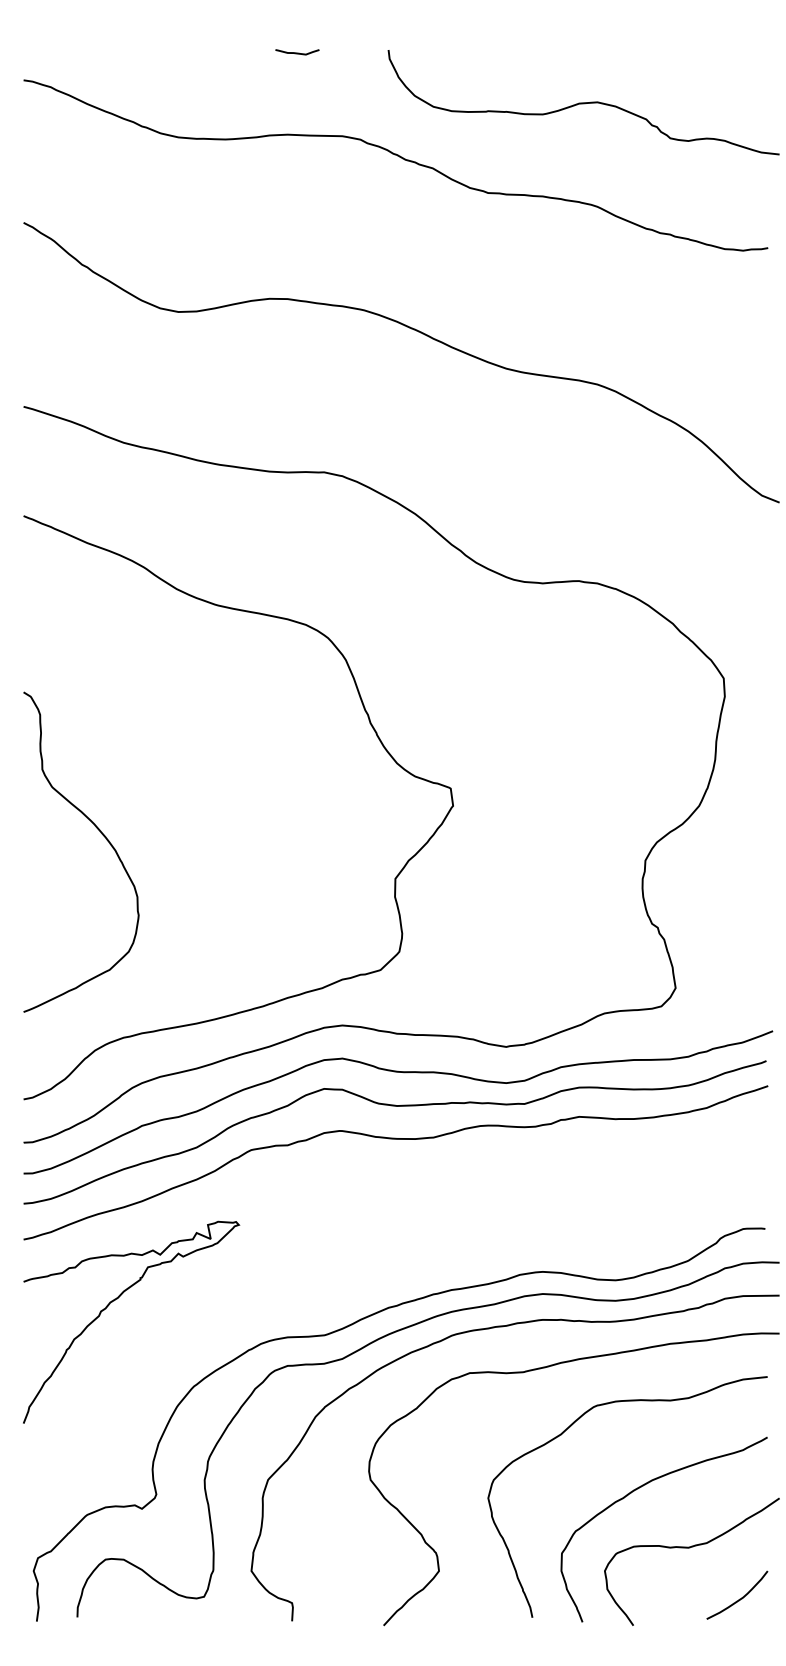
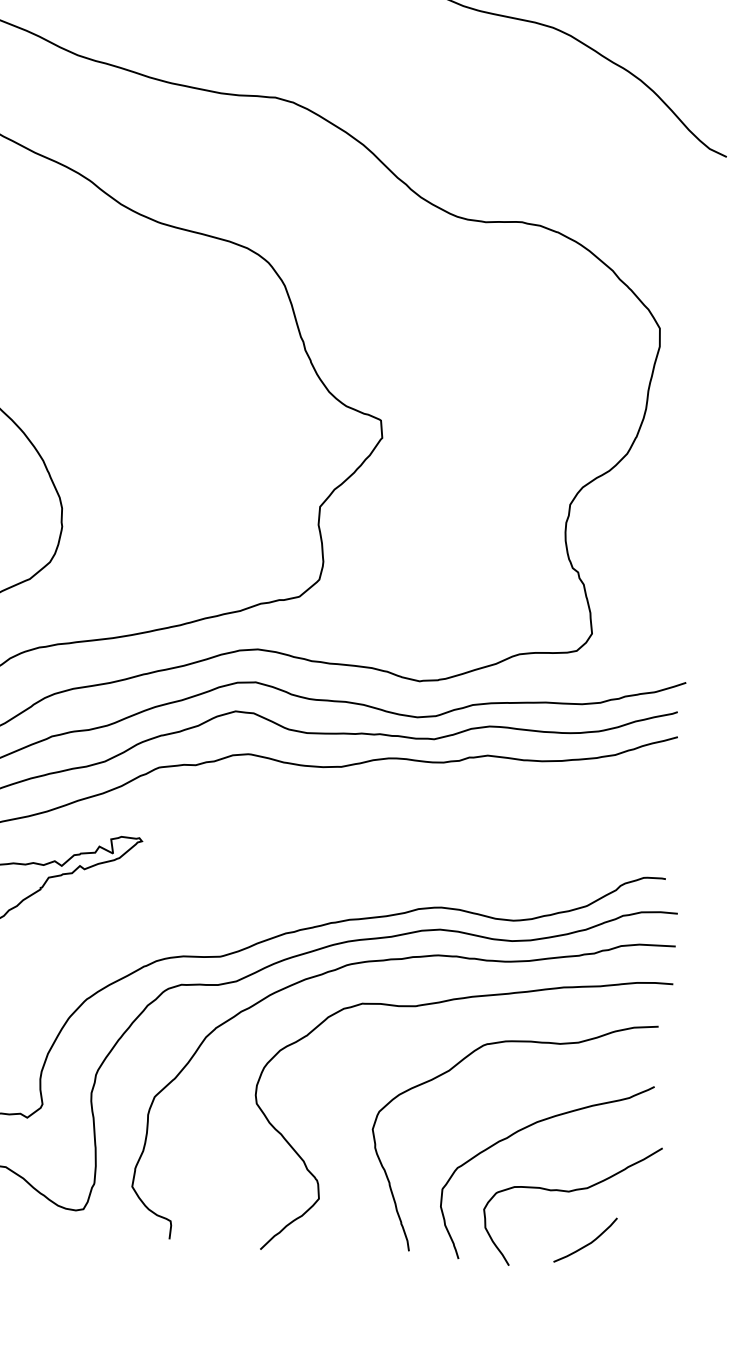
curve: (739, 1598) -> (587, 1243), moved

